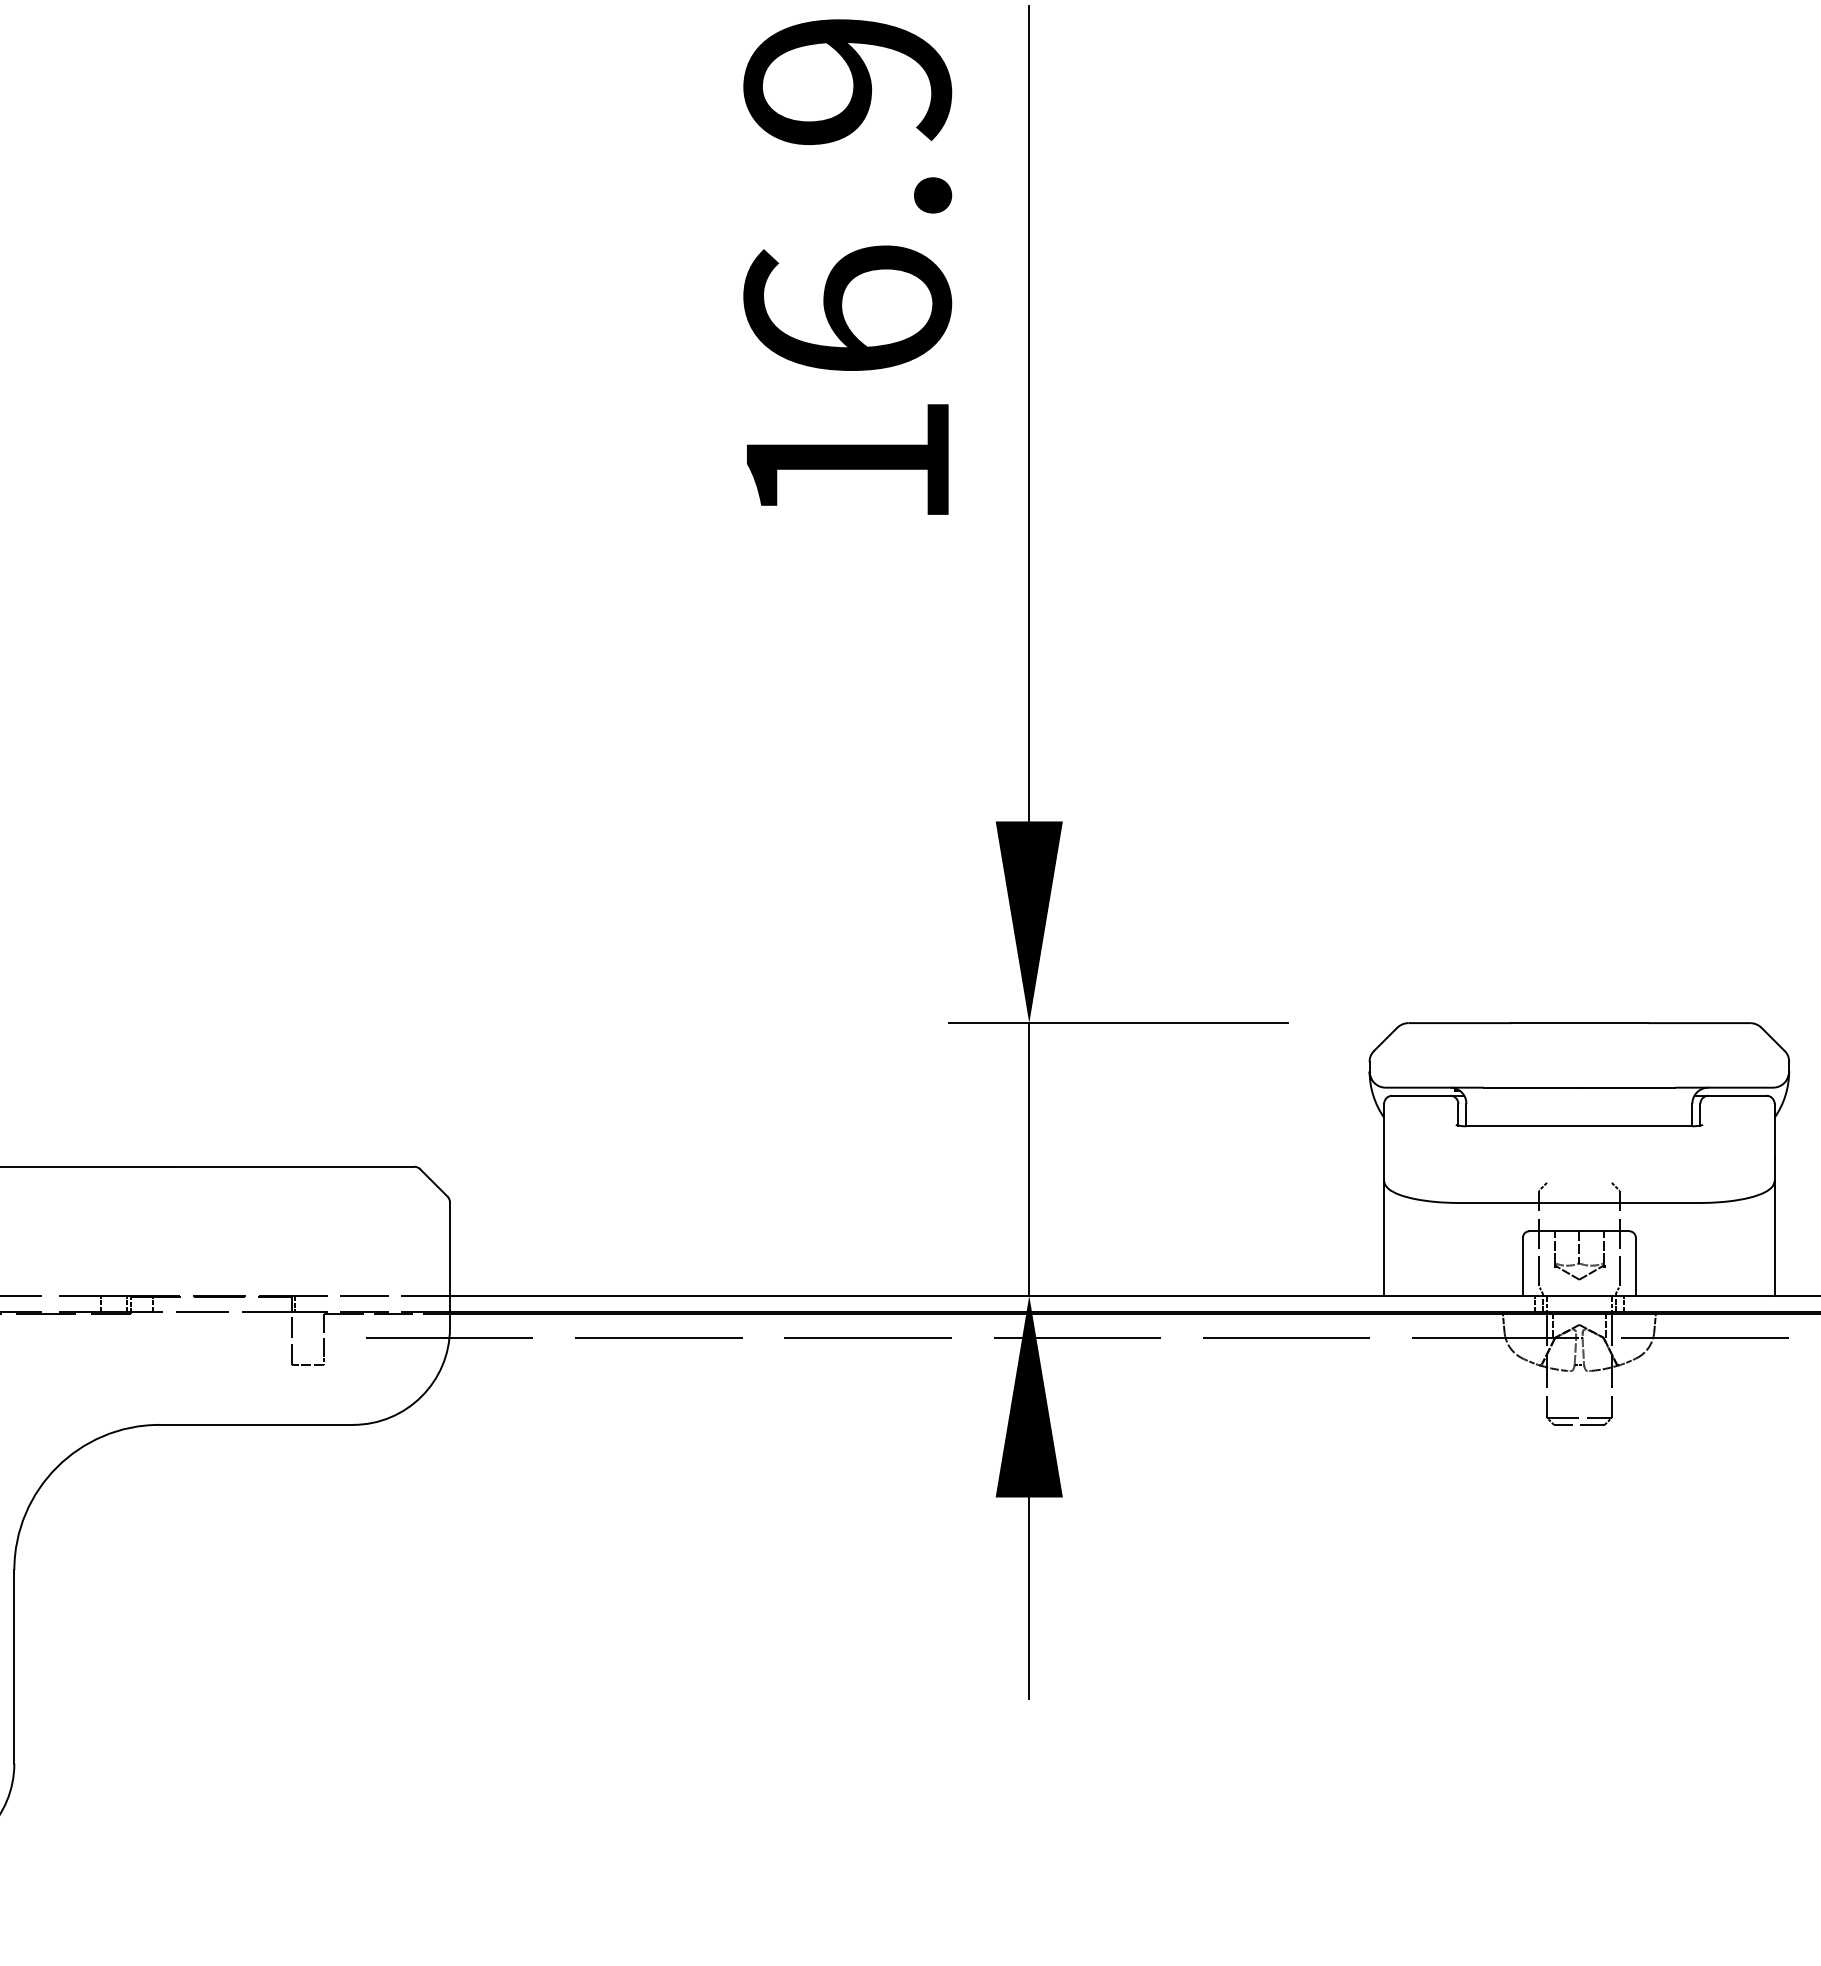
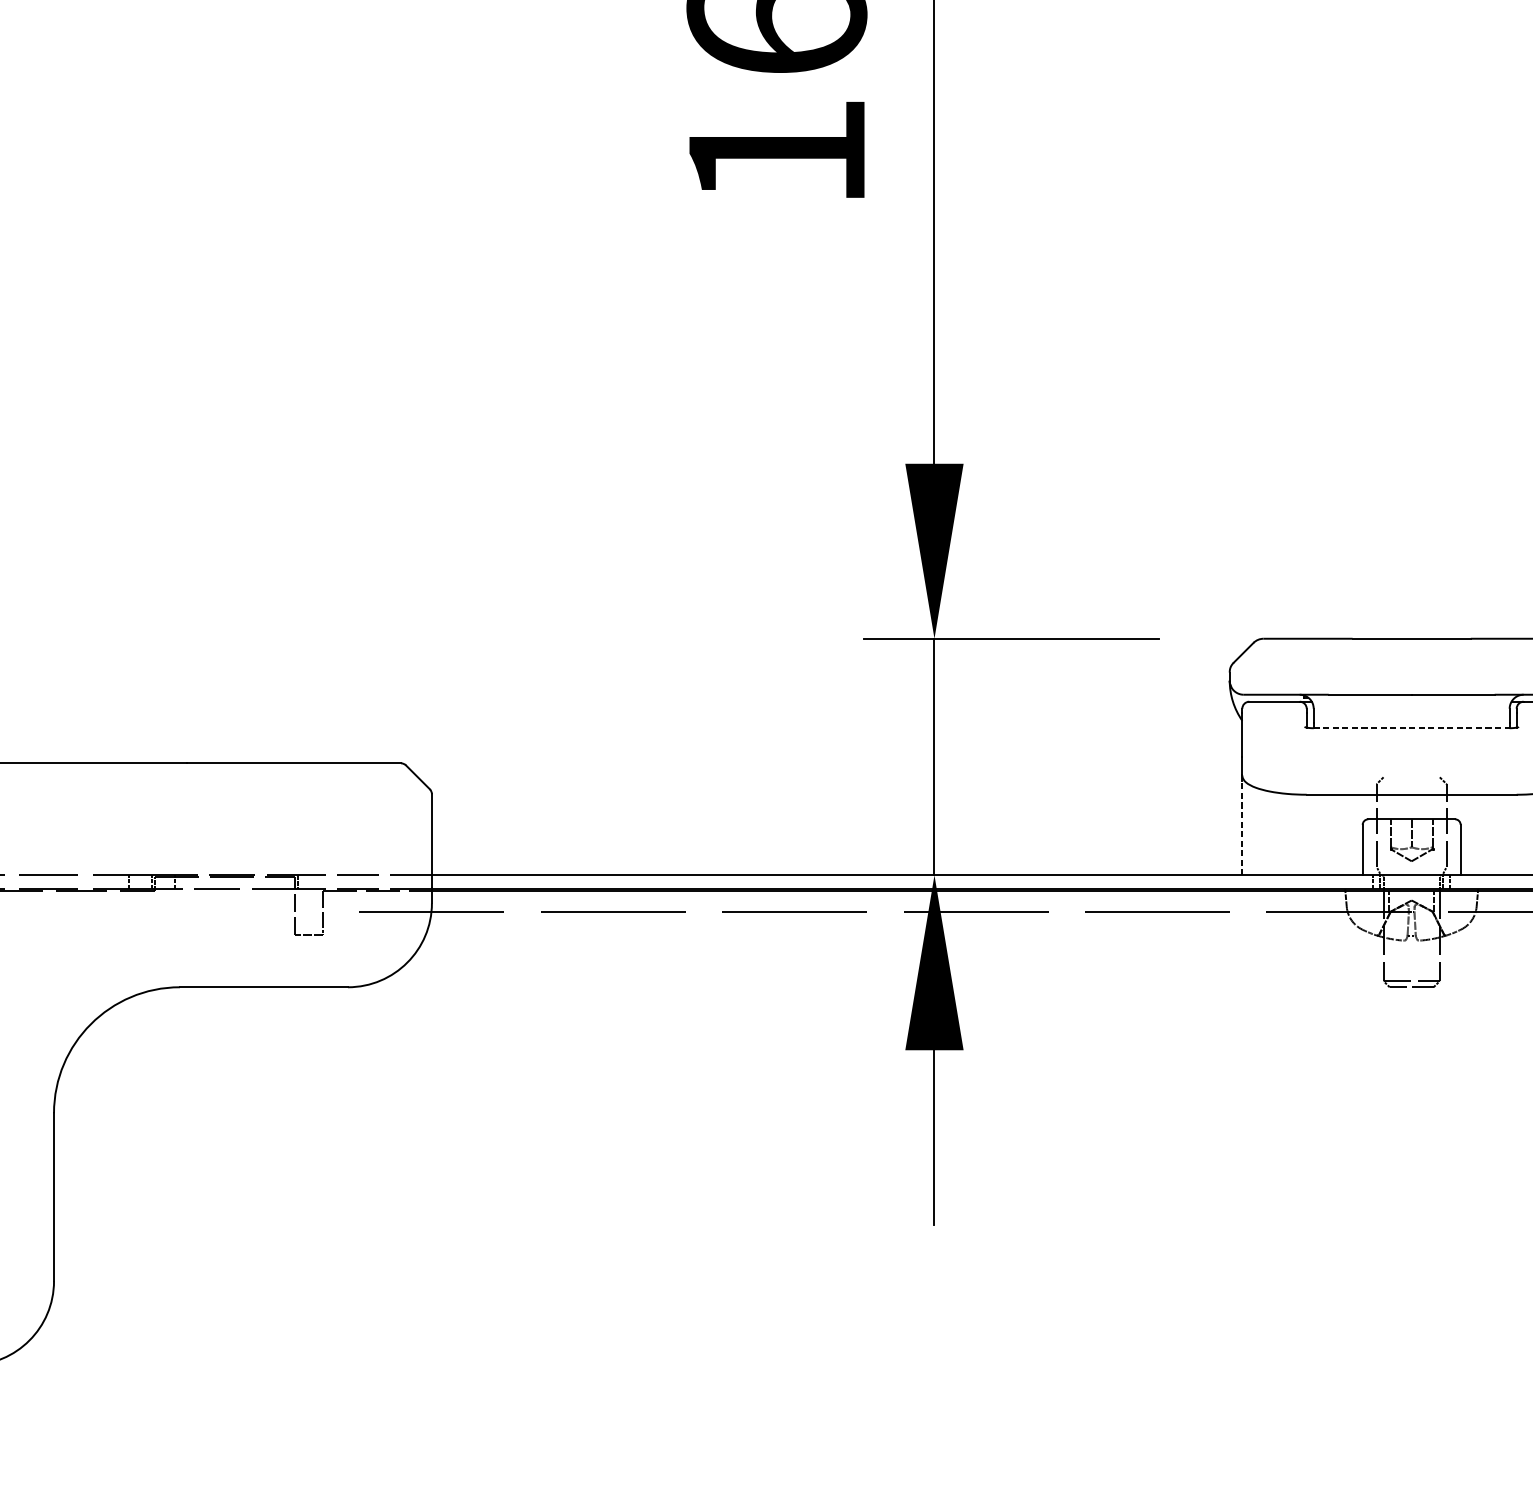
line: (1579, 1126) -> (1411, 728), solid -> dashed
line: (1384, 1241) -> (1242, 828), solid -> dashed

